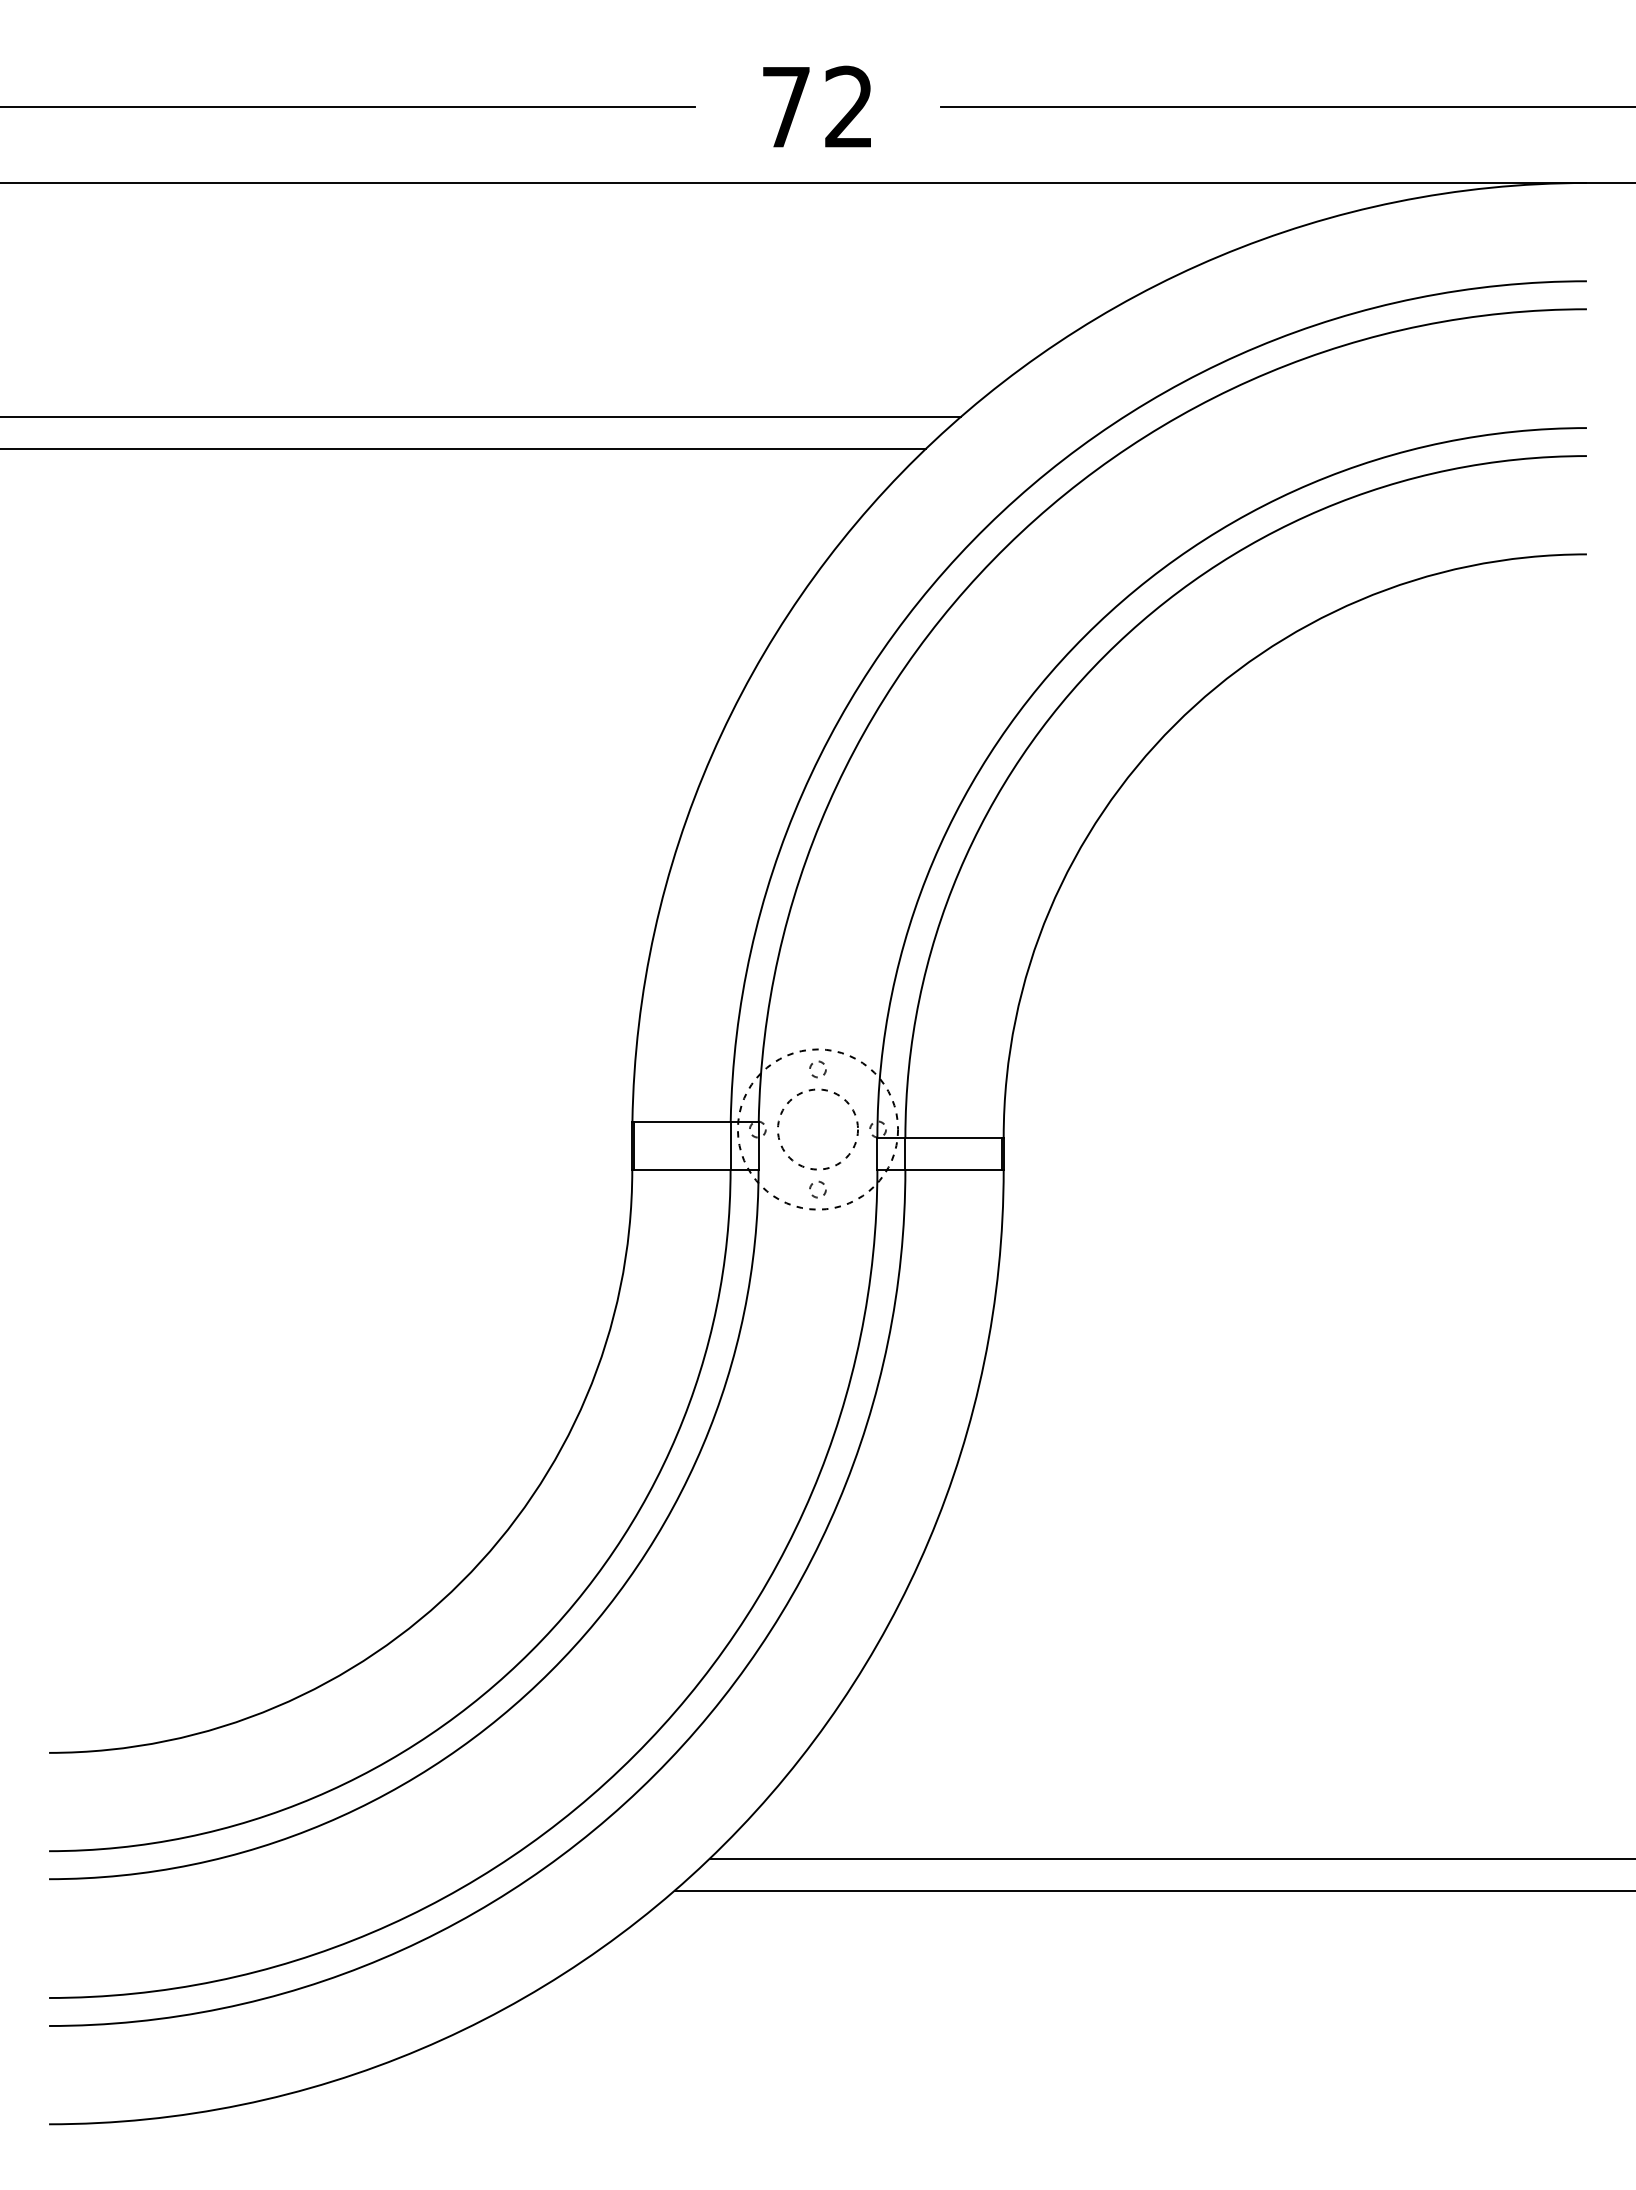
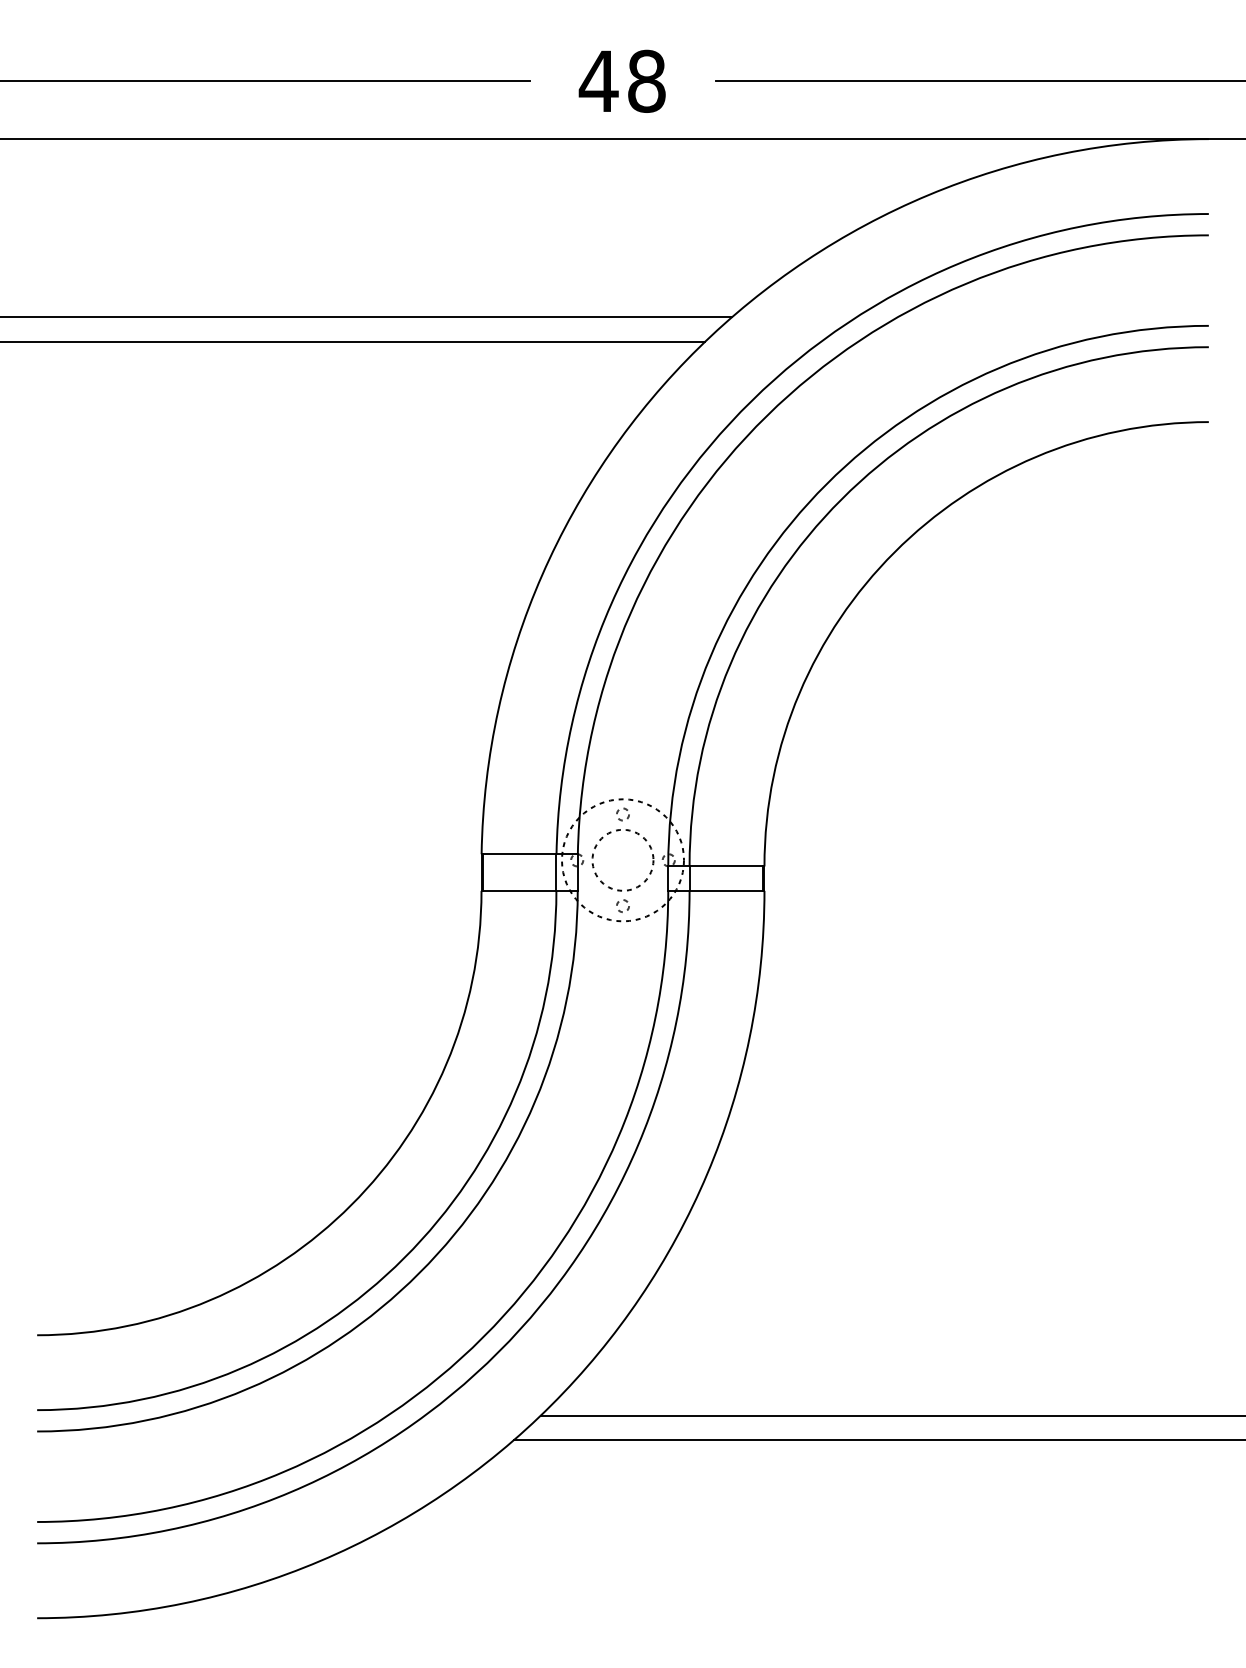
text: (817, 106) -> (622, 80), 72 -> 48

